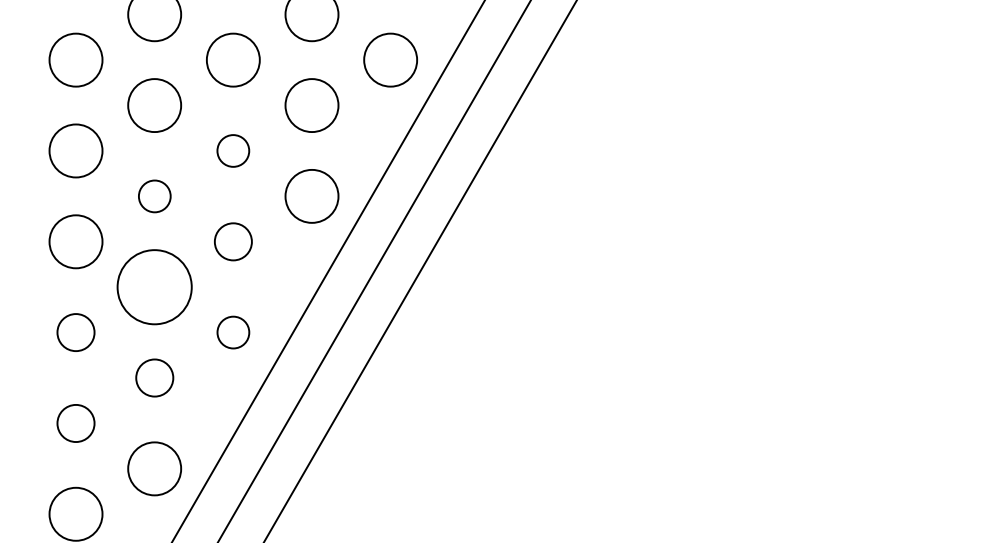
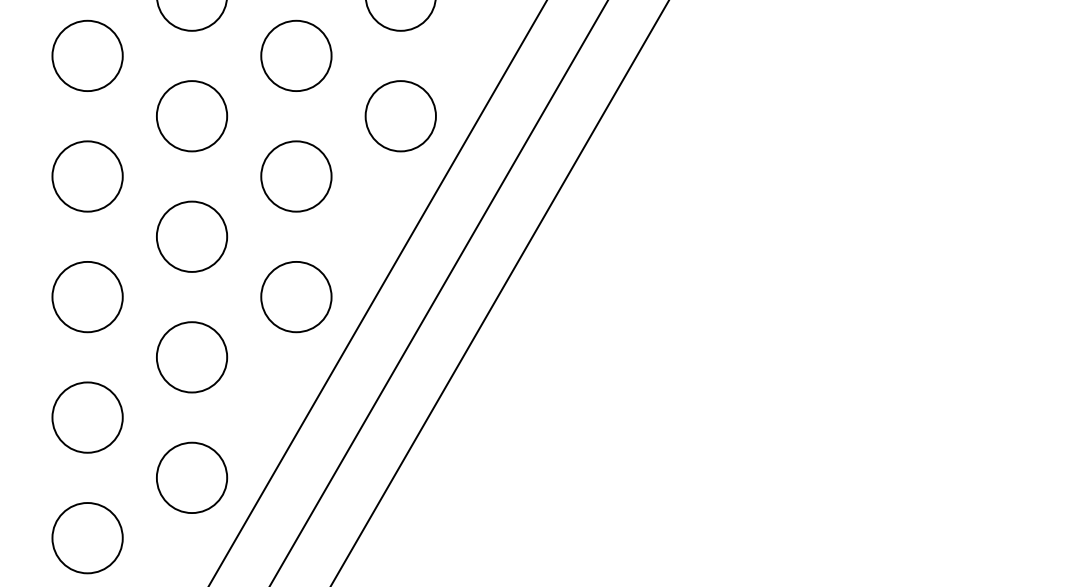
circle: (232, 150) -> (295, 55), size x1.67
circle: (154, 196) -> (191, 116), size x1.67
circle: (233, 241) -> (296, 176), size x1.43
circle: (154, 286) -> (191, 235), size x0.71
circle: (75, 332) -> (86, 296), size x1.43
circle: (233, 332) -> (296, 296), size x1.67
circle: (154, 377) -> (191, 356), size x1.43
circle: (75, 423) -> (86, 417), size x1.43

